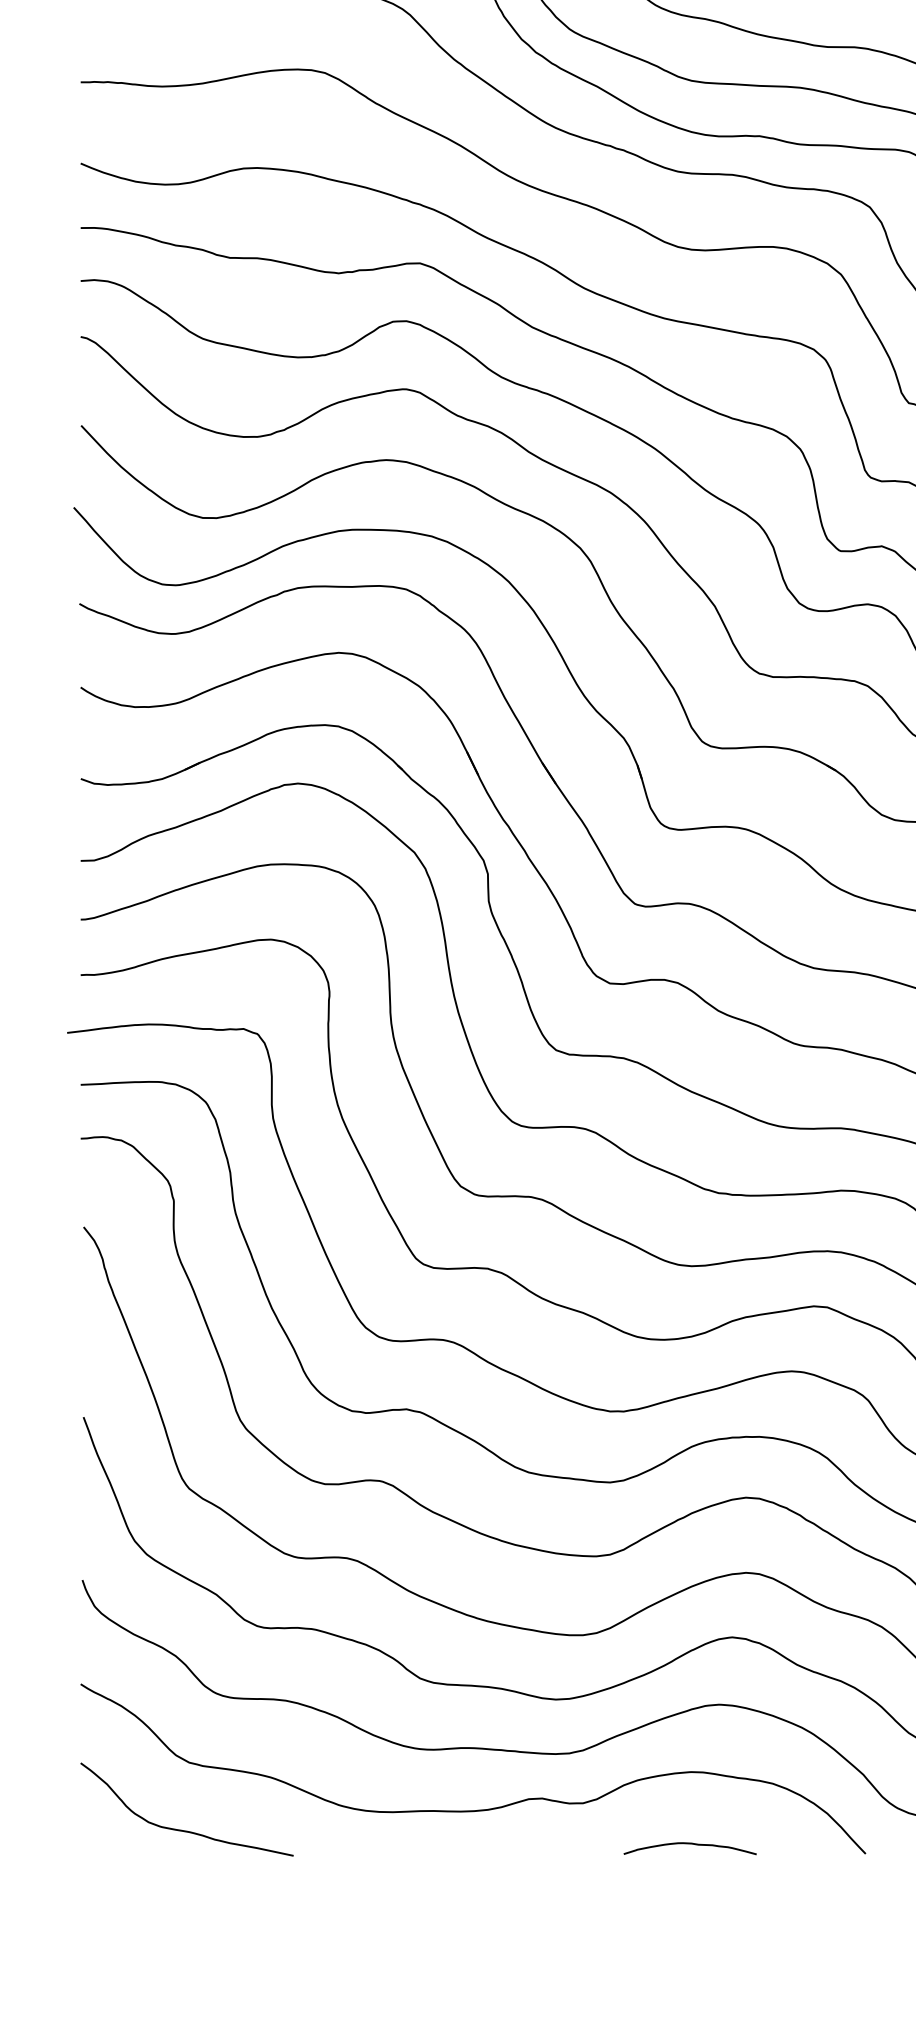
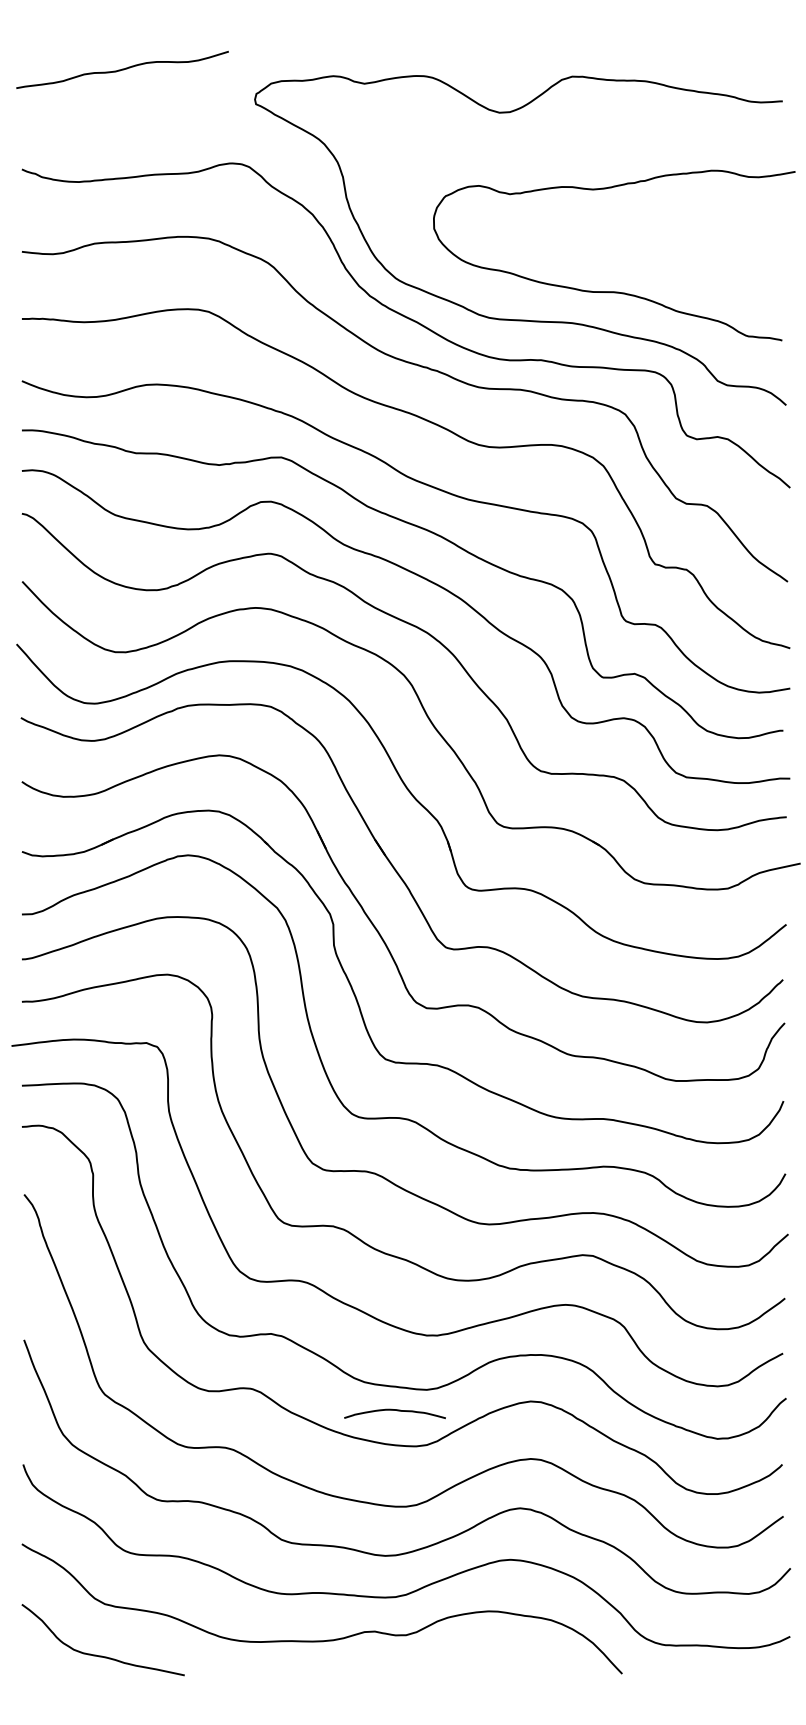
curve: (689, 1844) -> (394, 1410), moved

